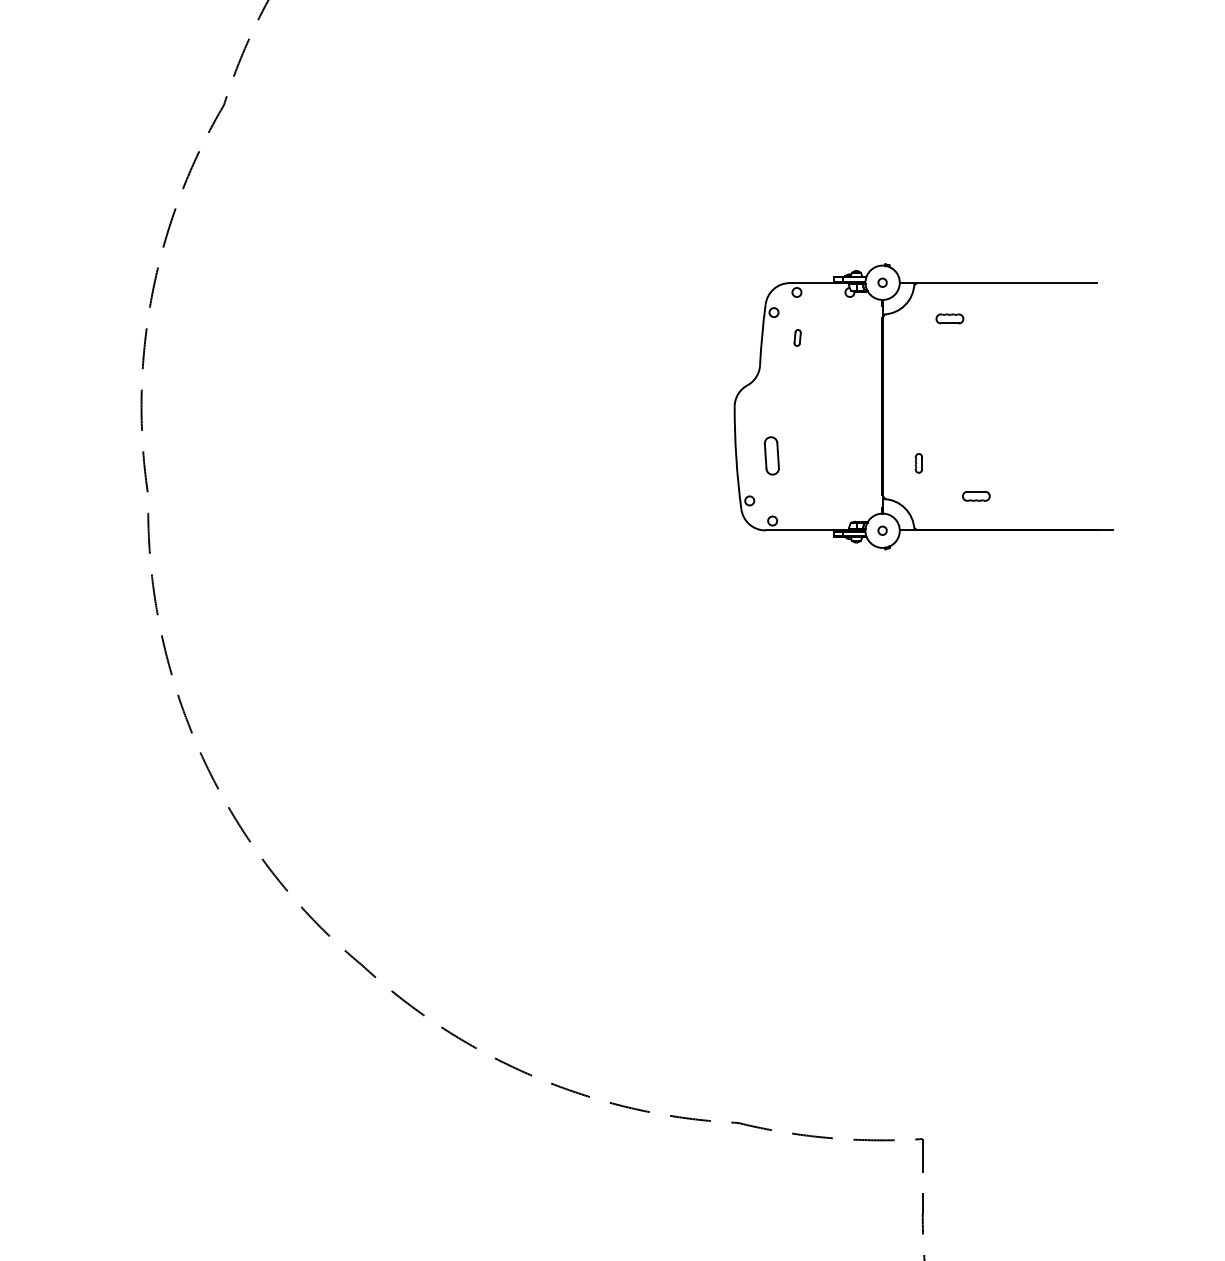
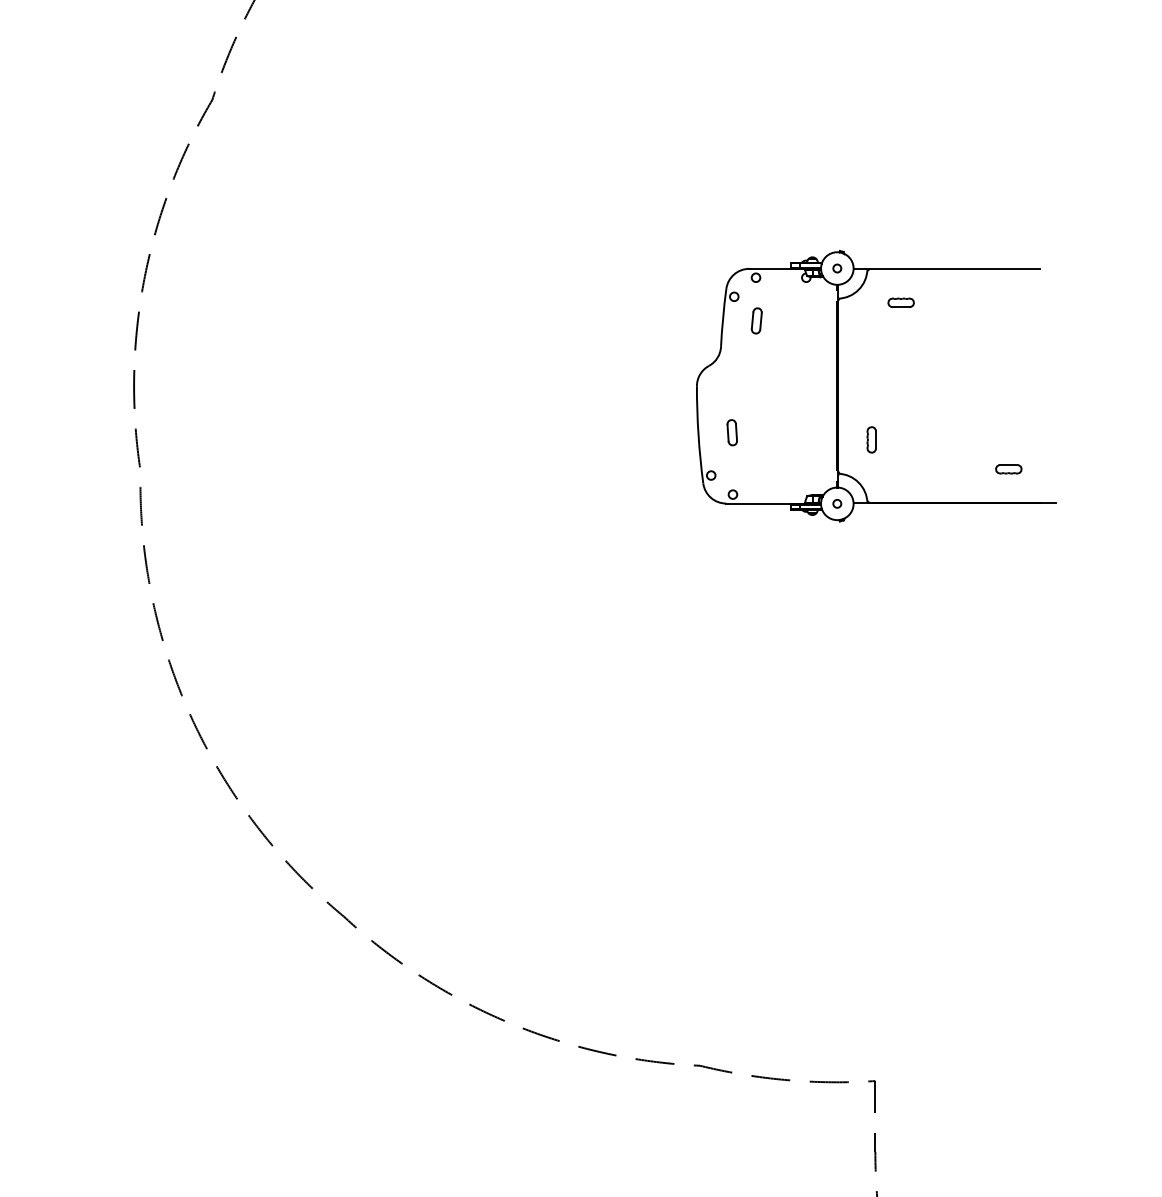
part: (797, 337) -> (756, 320), size x1.67
part: (771, 455) -> (731, 432), size x0.71
part: (918, 463) -> (871, 440), size x1.43
part: (976, 496) -> (1008, 469), moved

